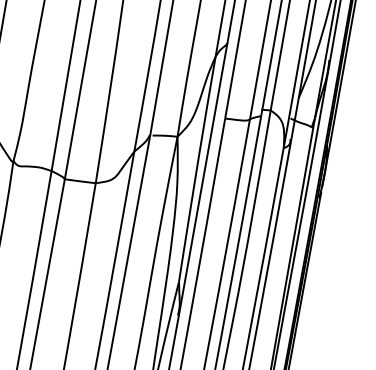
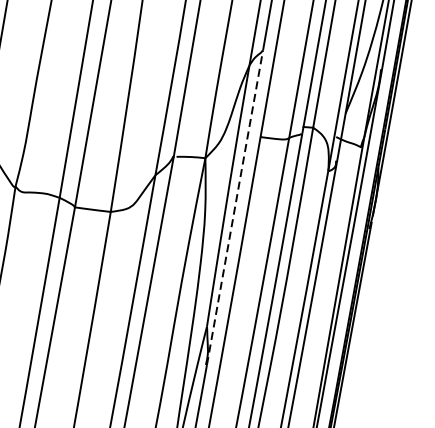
line: (203, 179) -> (235, 207), solid -> dashed

